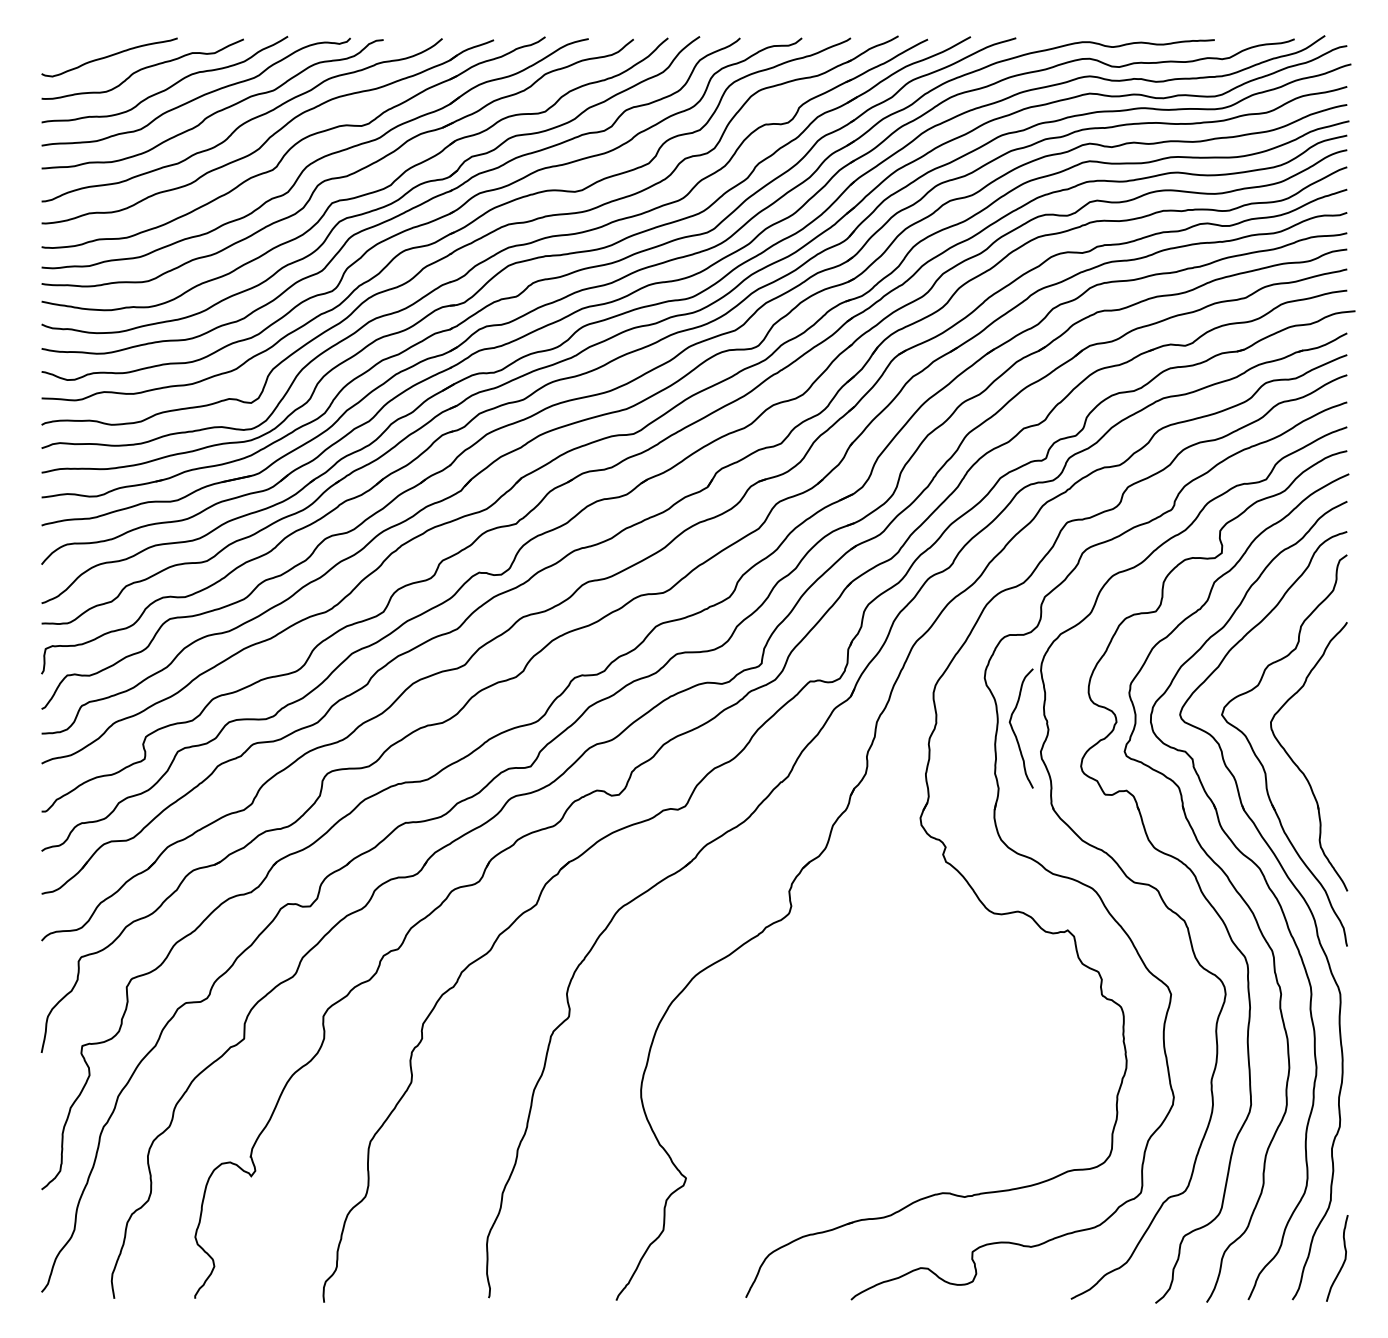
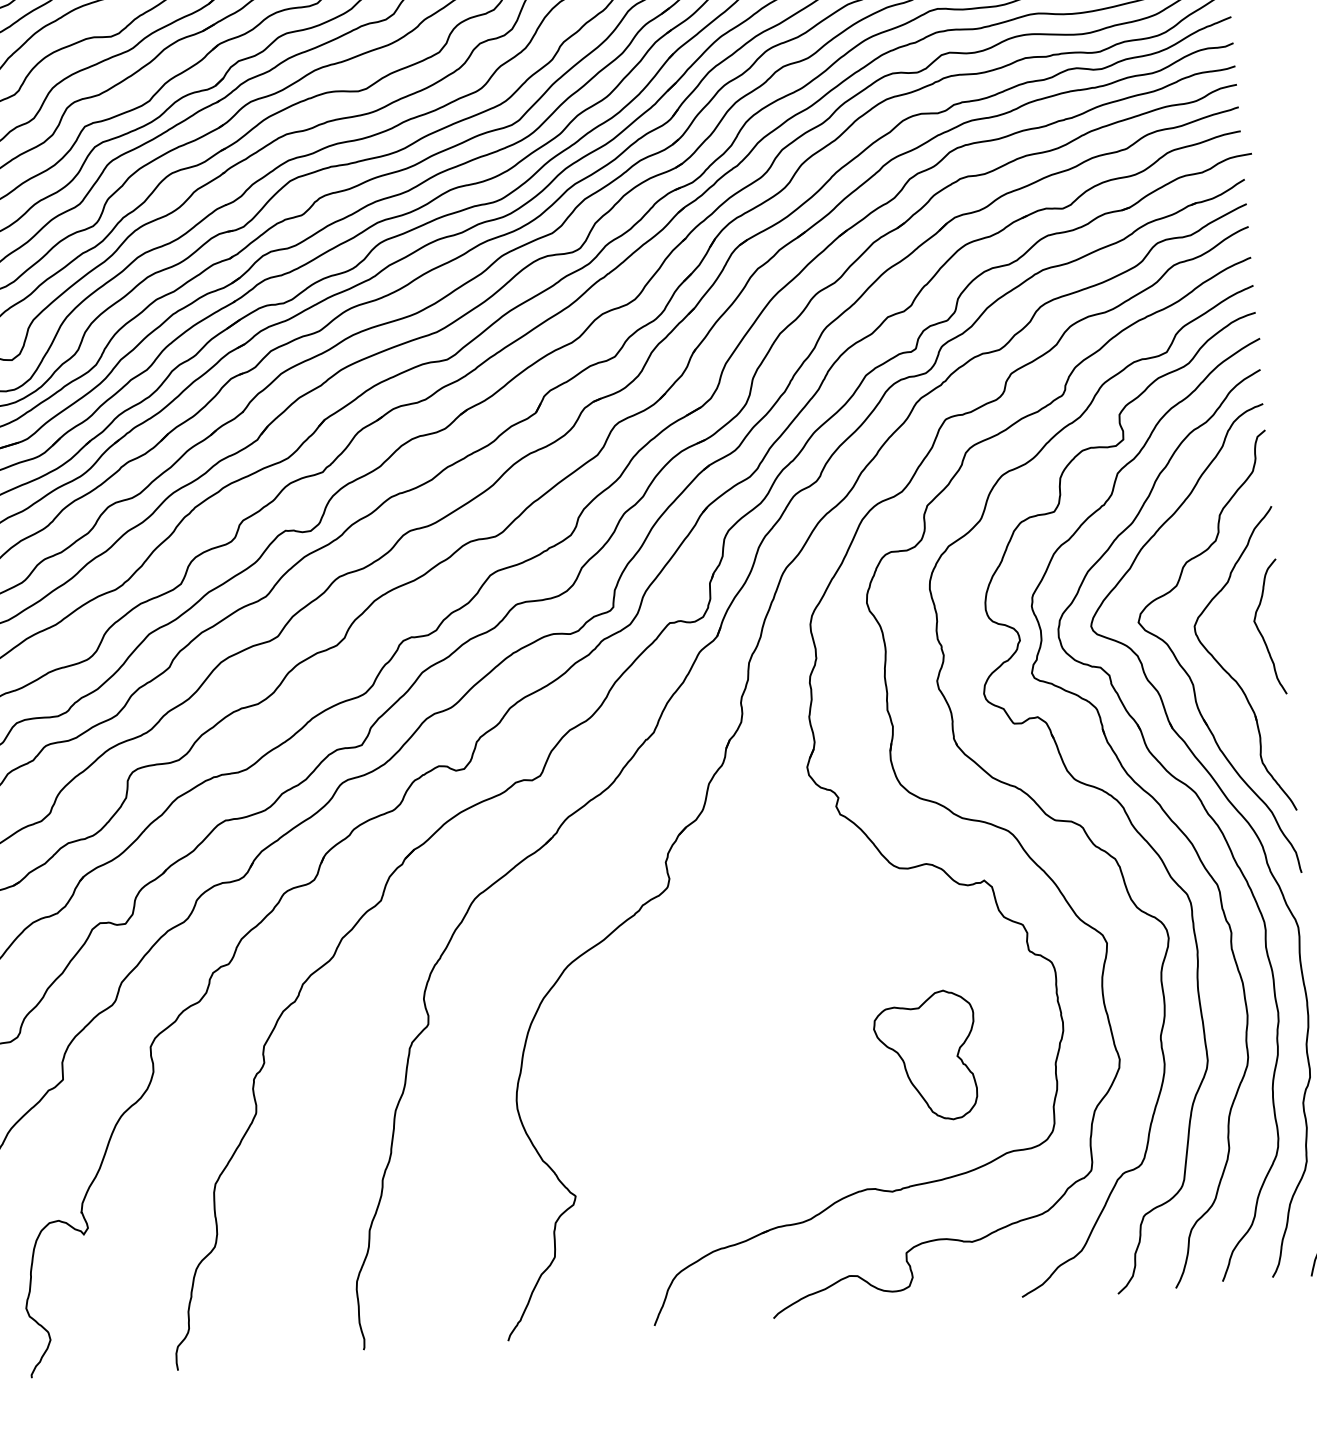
curve: (1014, 731) -> (1260, 631), moved
part: (1004, 1080) -> (926, 1056), added

